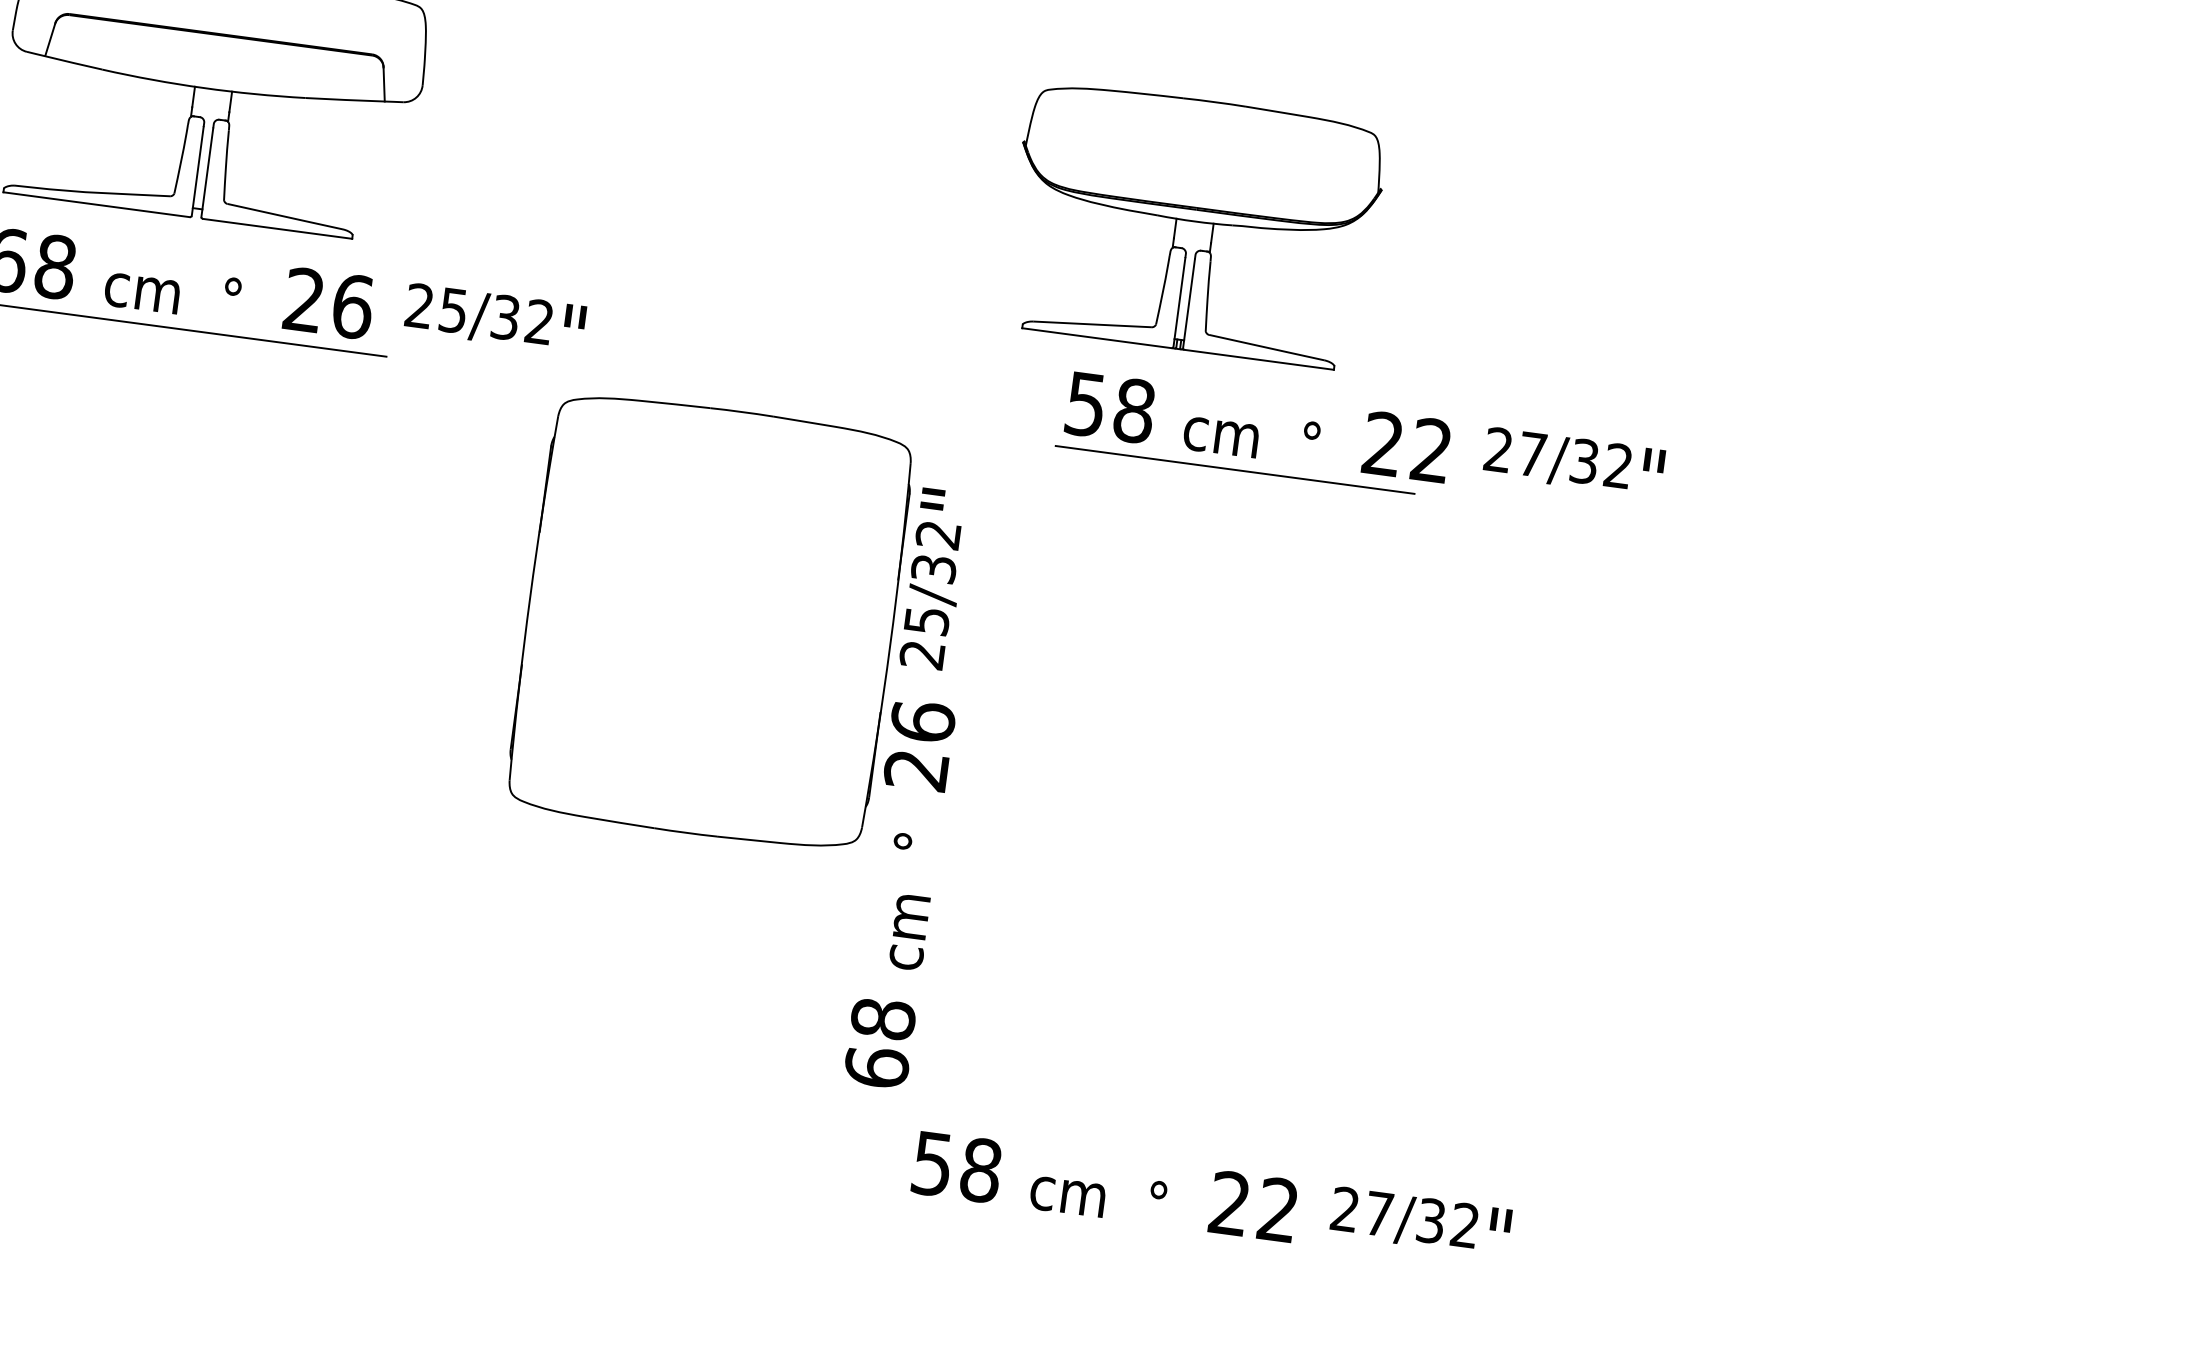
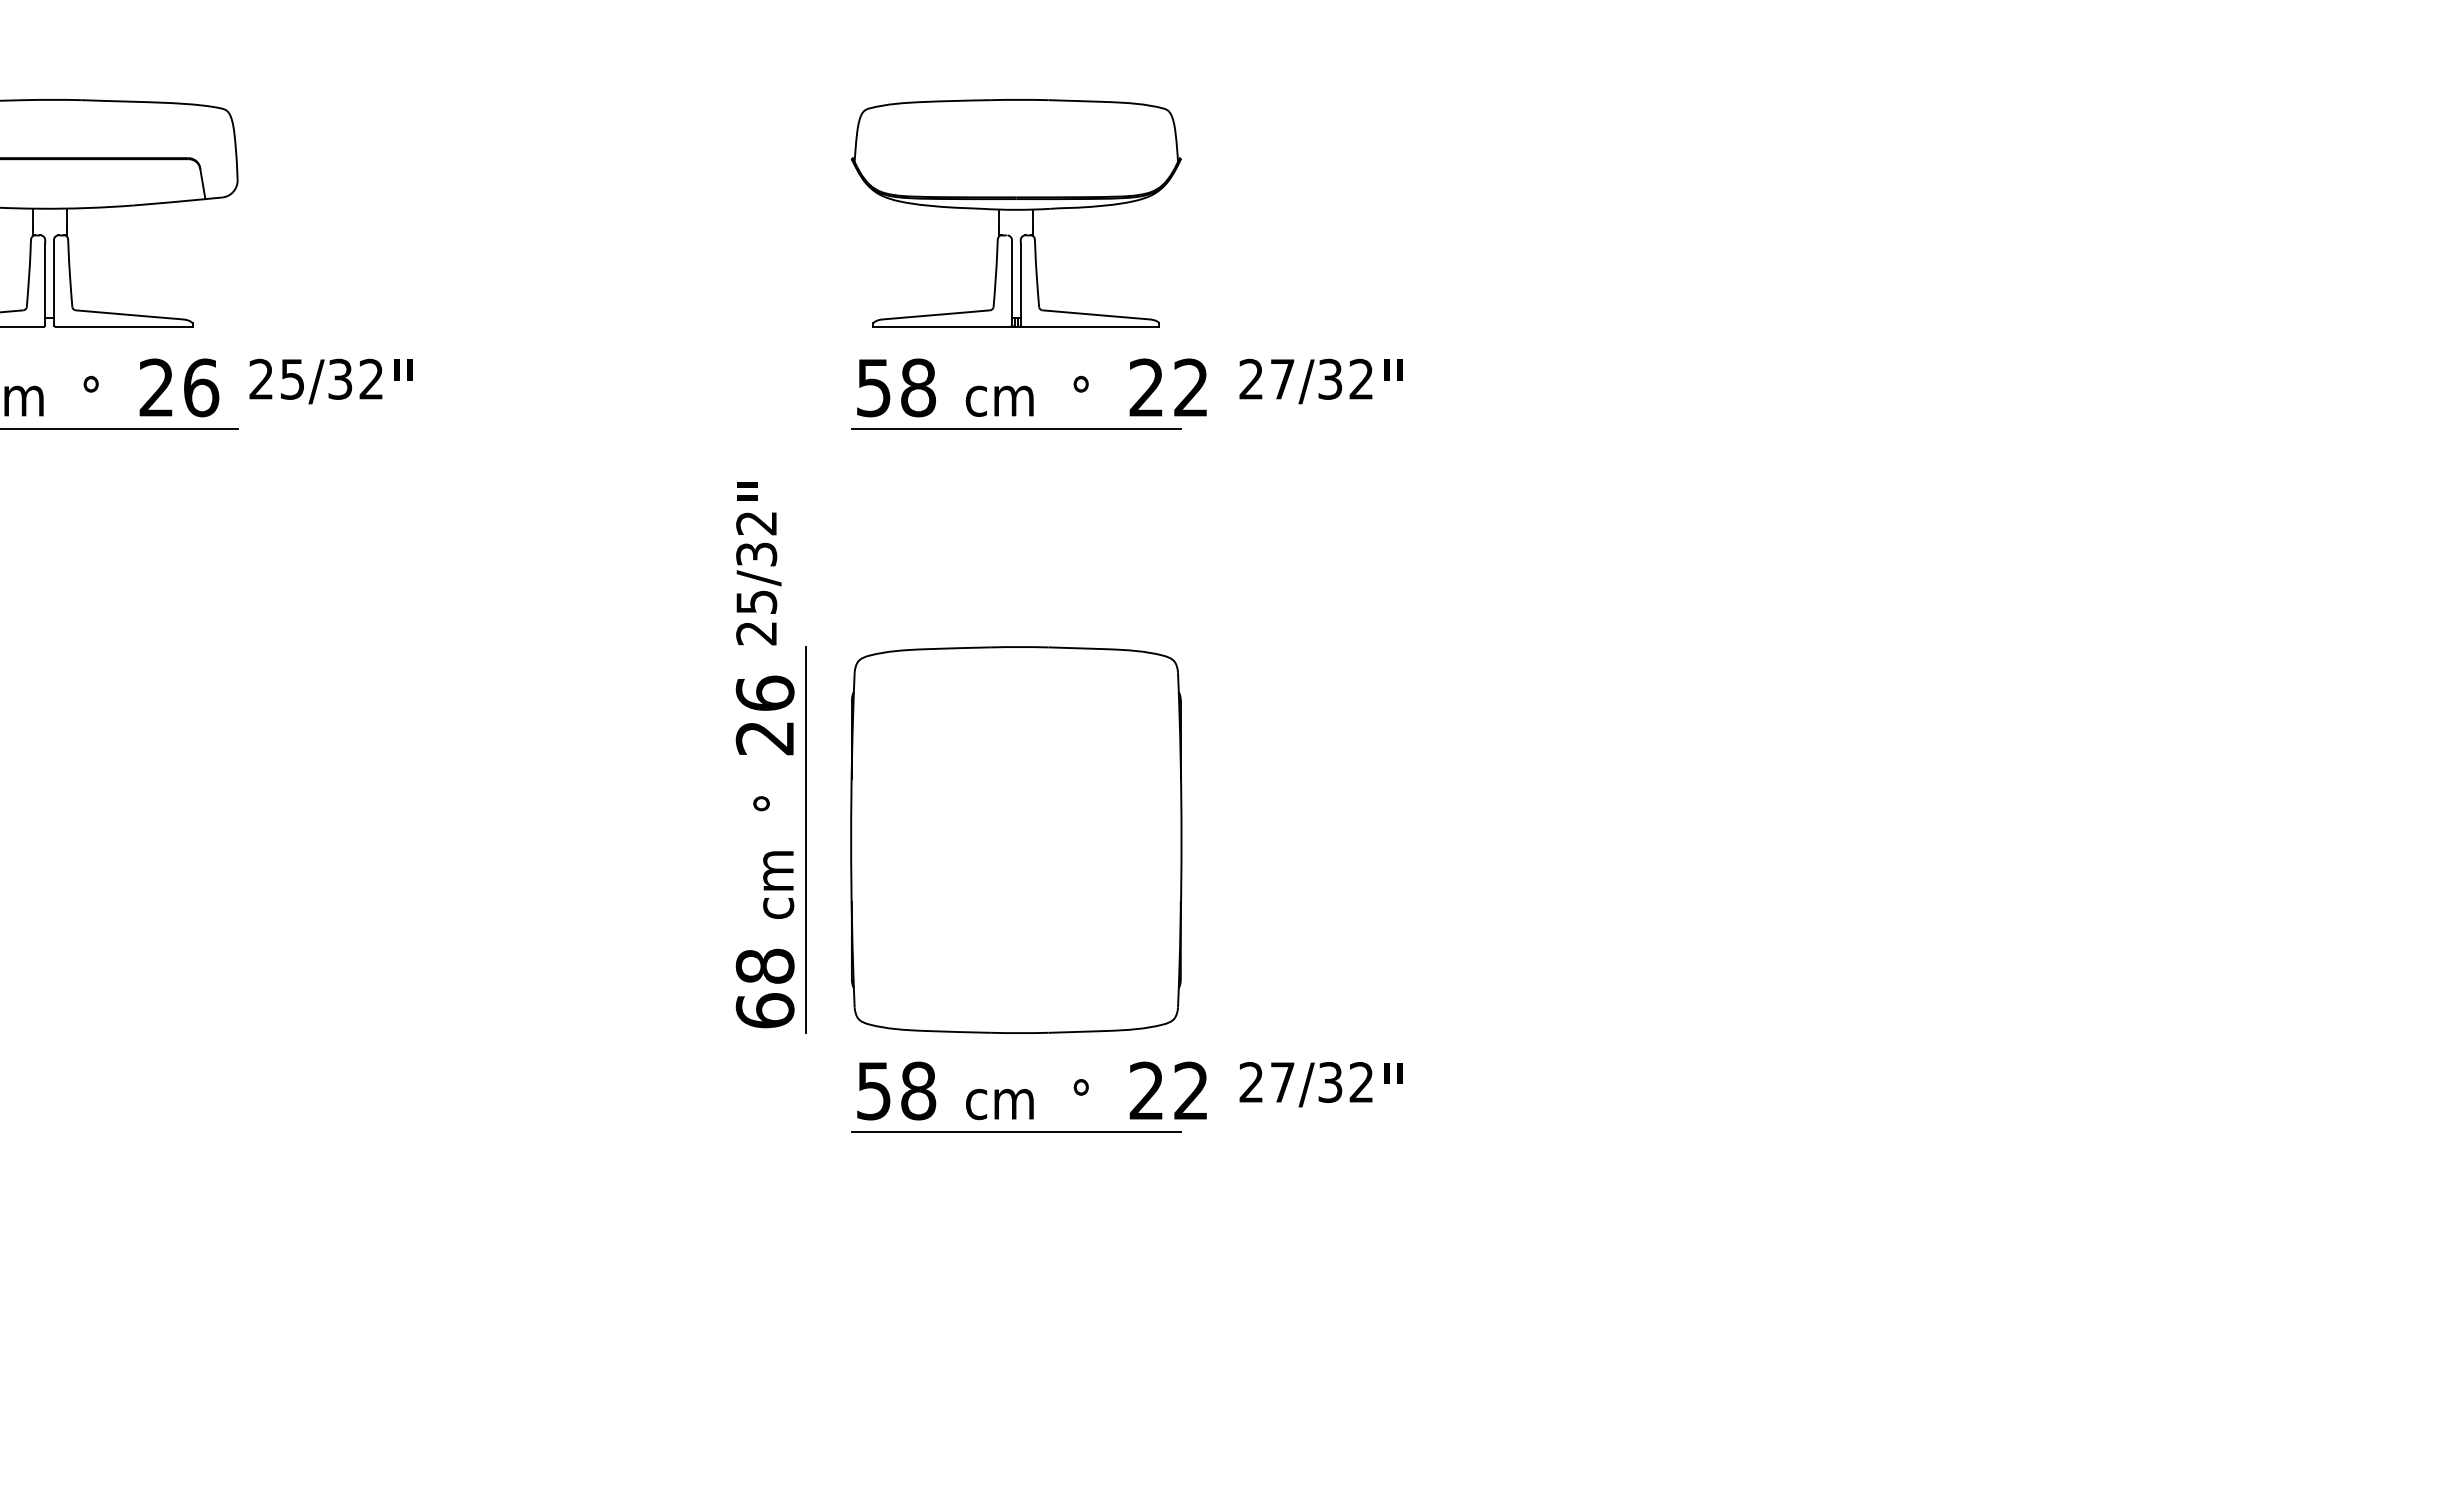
part: (1193, 225) -> (1015, 213), moved
part: (710, 621) -> (1016, 839), moved
line: (946, 887) -> (806, 840), added
text: (1211, 1200) -> (1129, 1090), moved
line: (1131, 1236) -> (1015, 1132), added

